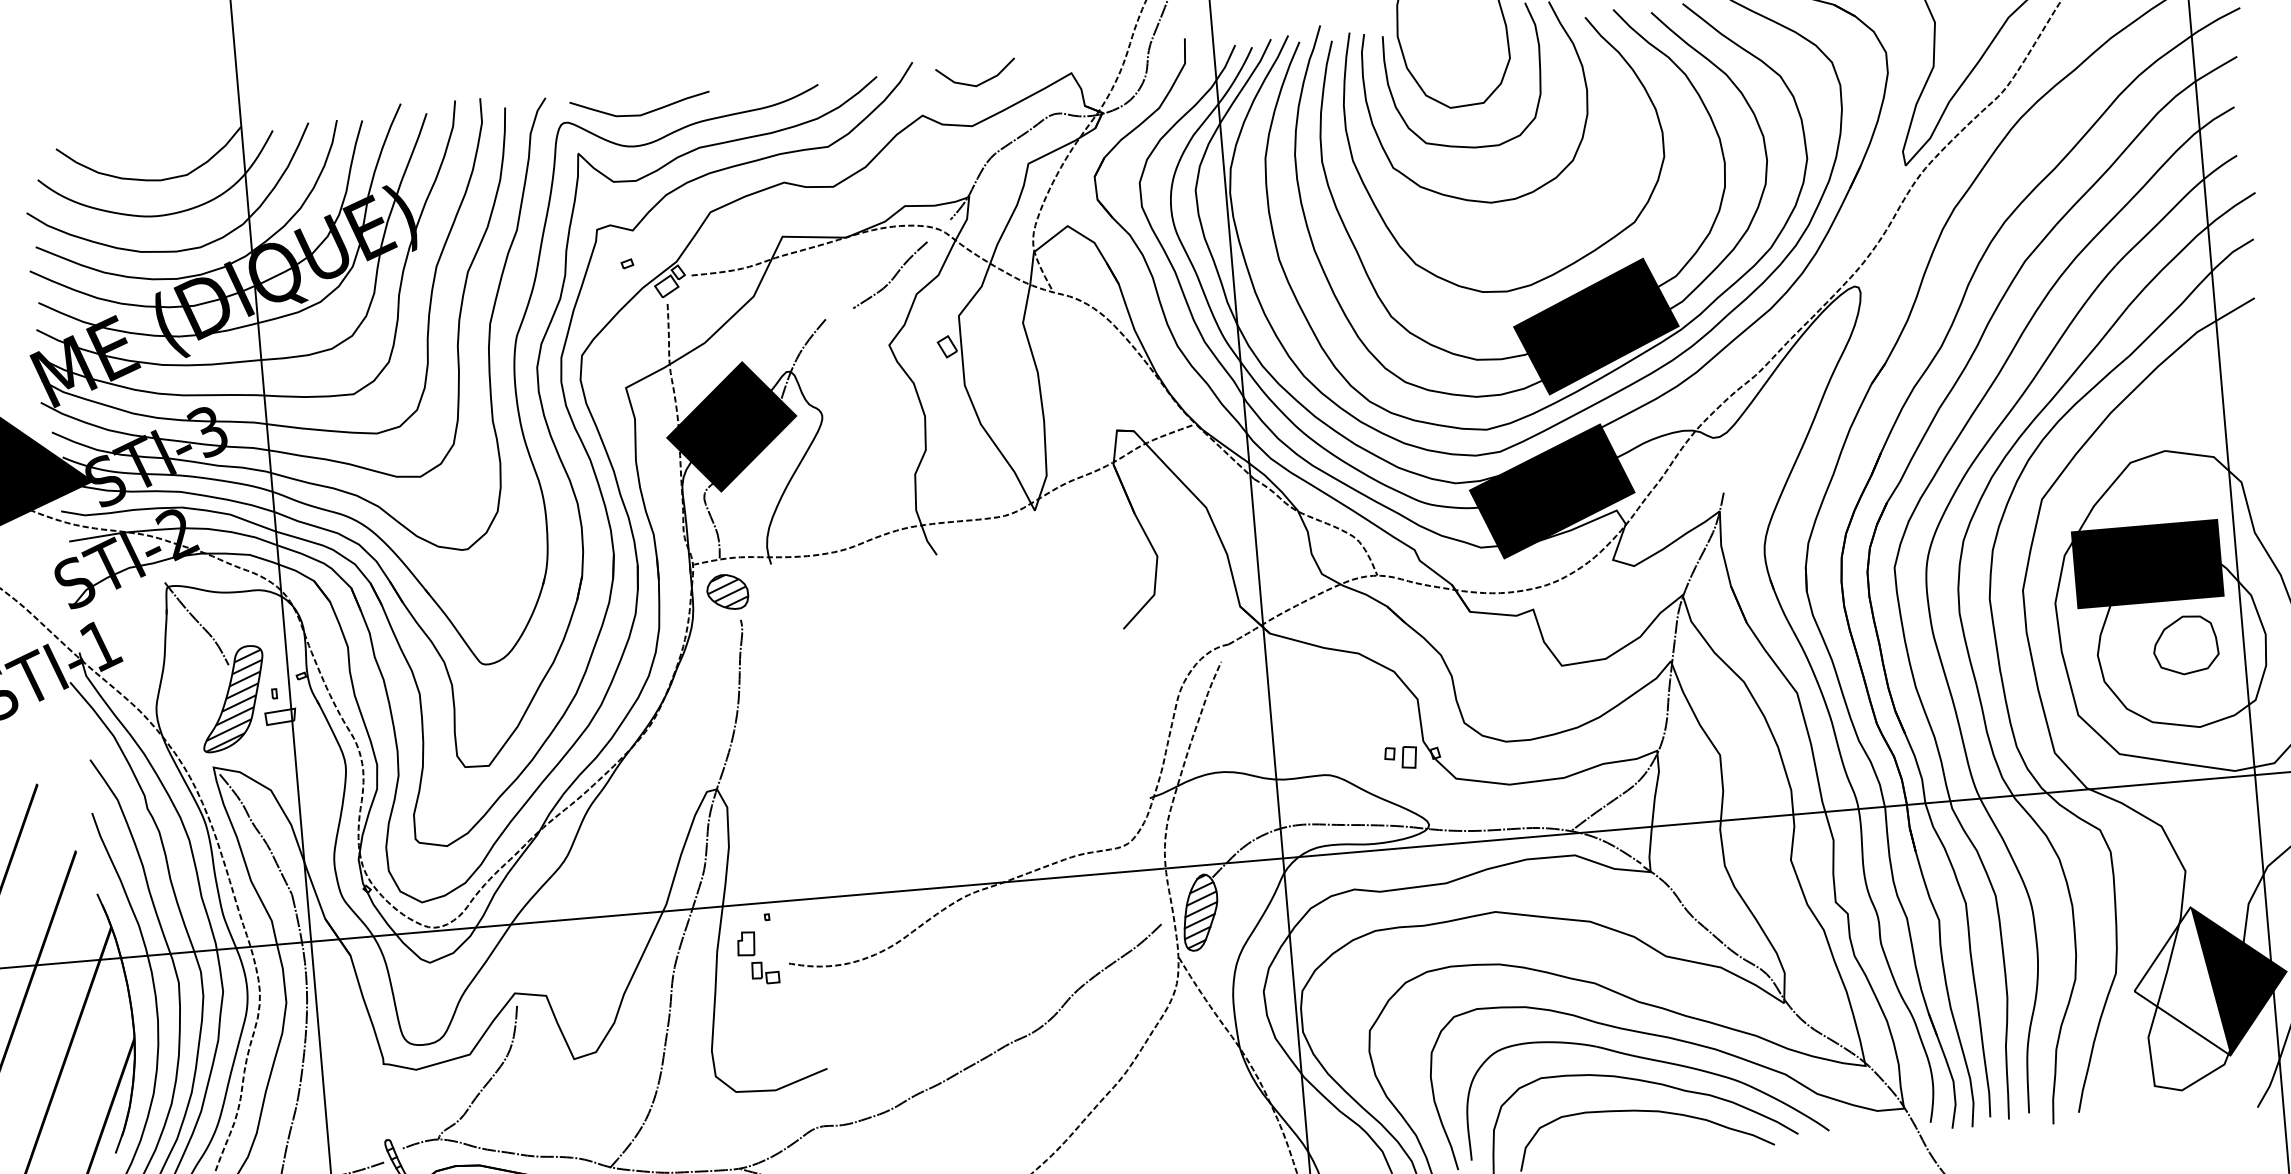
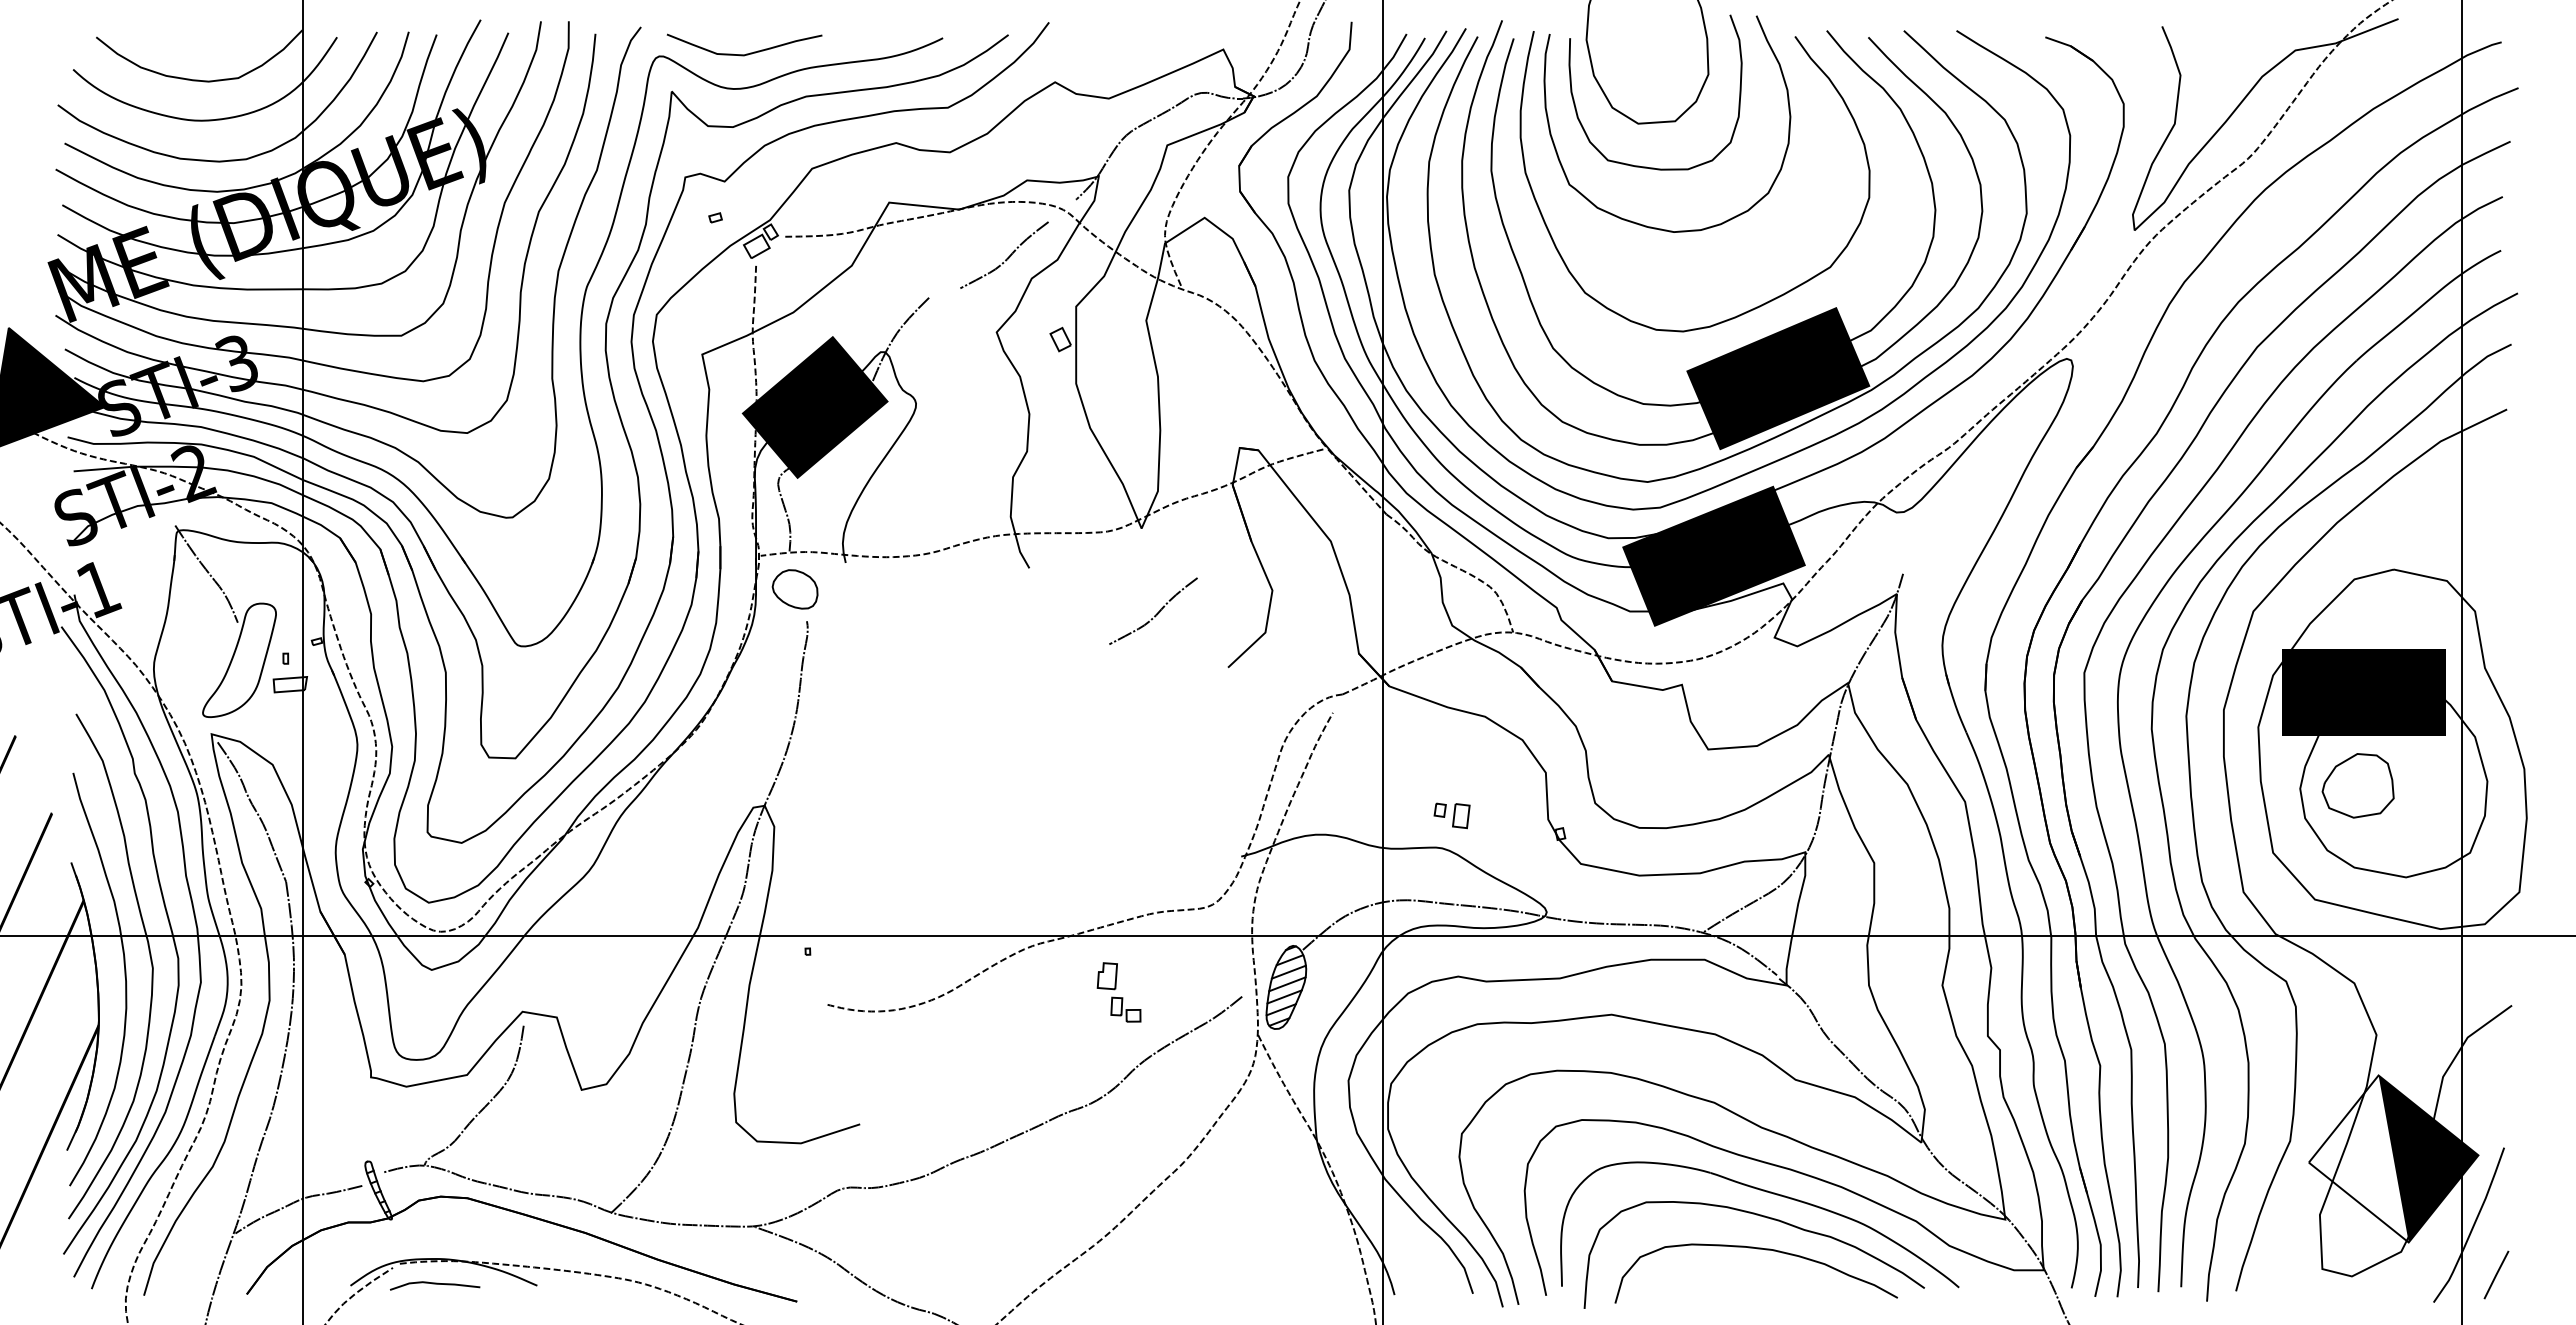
line: (980, 82) -> (1122, 51), removed
curve: (1054, 585) -> (1156, 613), added
hatch: (727, 590) -> (795, 587), removed
part: (2185, 645) -> (2357, 785), moved
hatch: (233, 699) -> (239, 660), removed
part: (1400, 757) -> (1451, 815), moved
part: (757, 957) -> (1118, 992), moved

